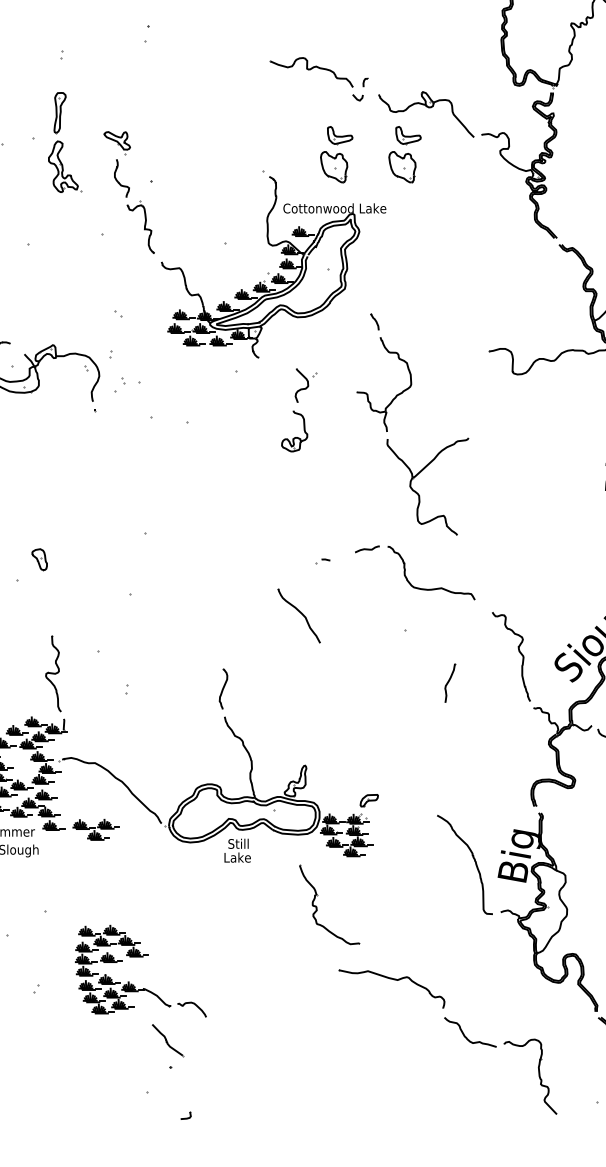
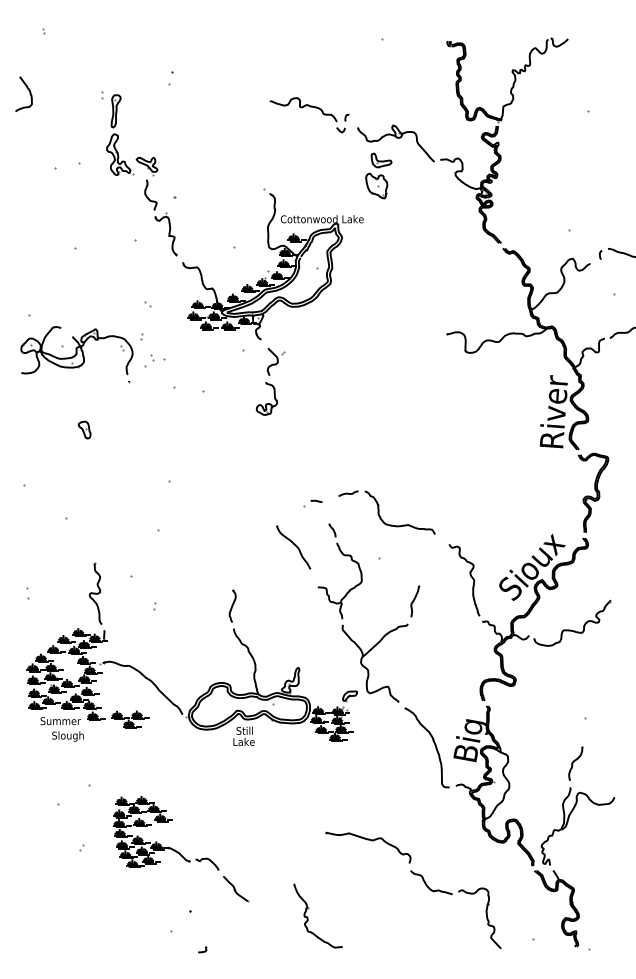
part: (65, 141) -> (120, 134), moved
part: (336, 154) -> (323, 175), removed
part: (299, 409) -> (270, 381), moved
part: (388, 429) -> (343, 617), moved
part: (39, 559) -> (84, 429), moved
part: (322, 561) -> (312, 503), size x1.67
part: (317, 906) -> (308, 917), moved
part: (168, 1040) -> (236, 889), moved

